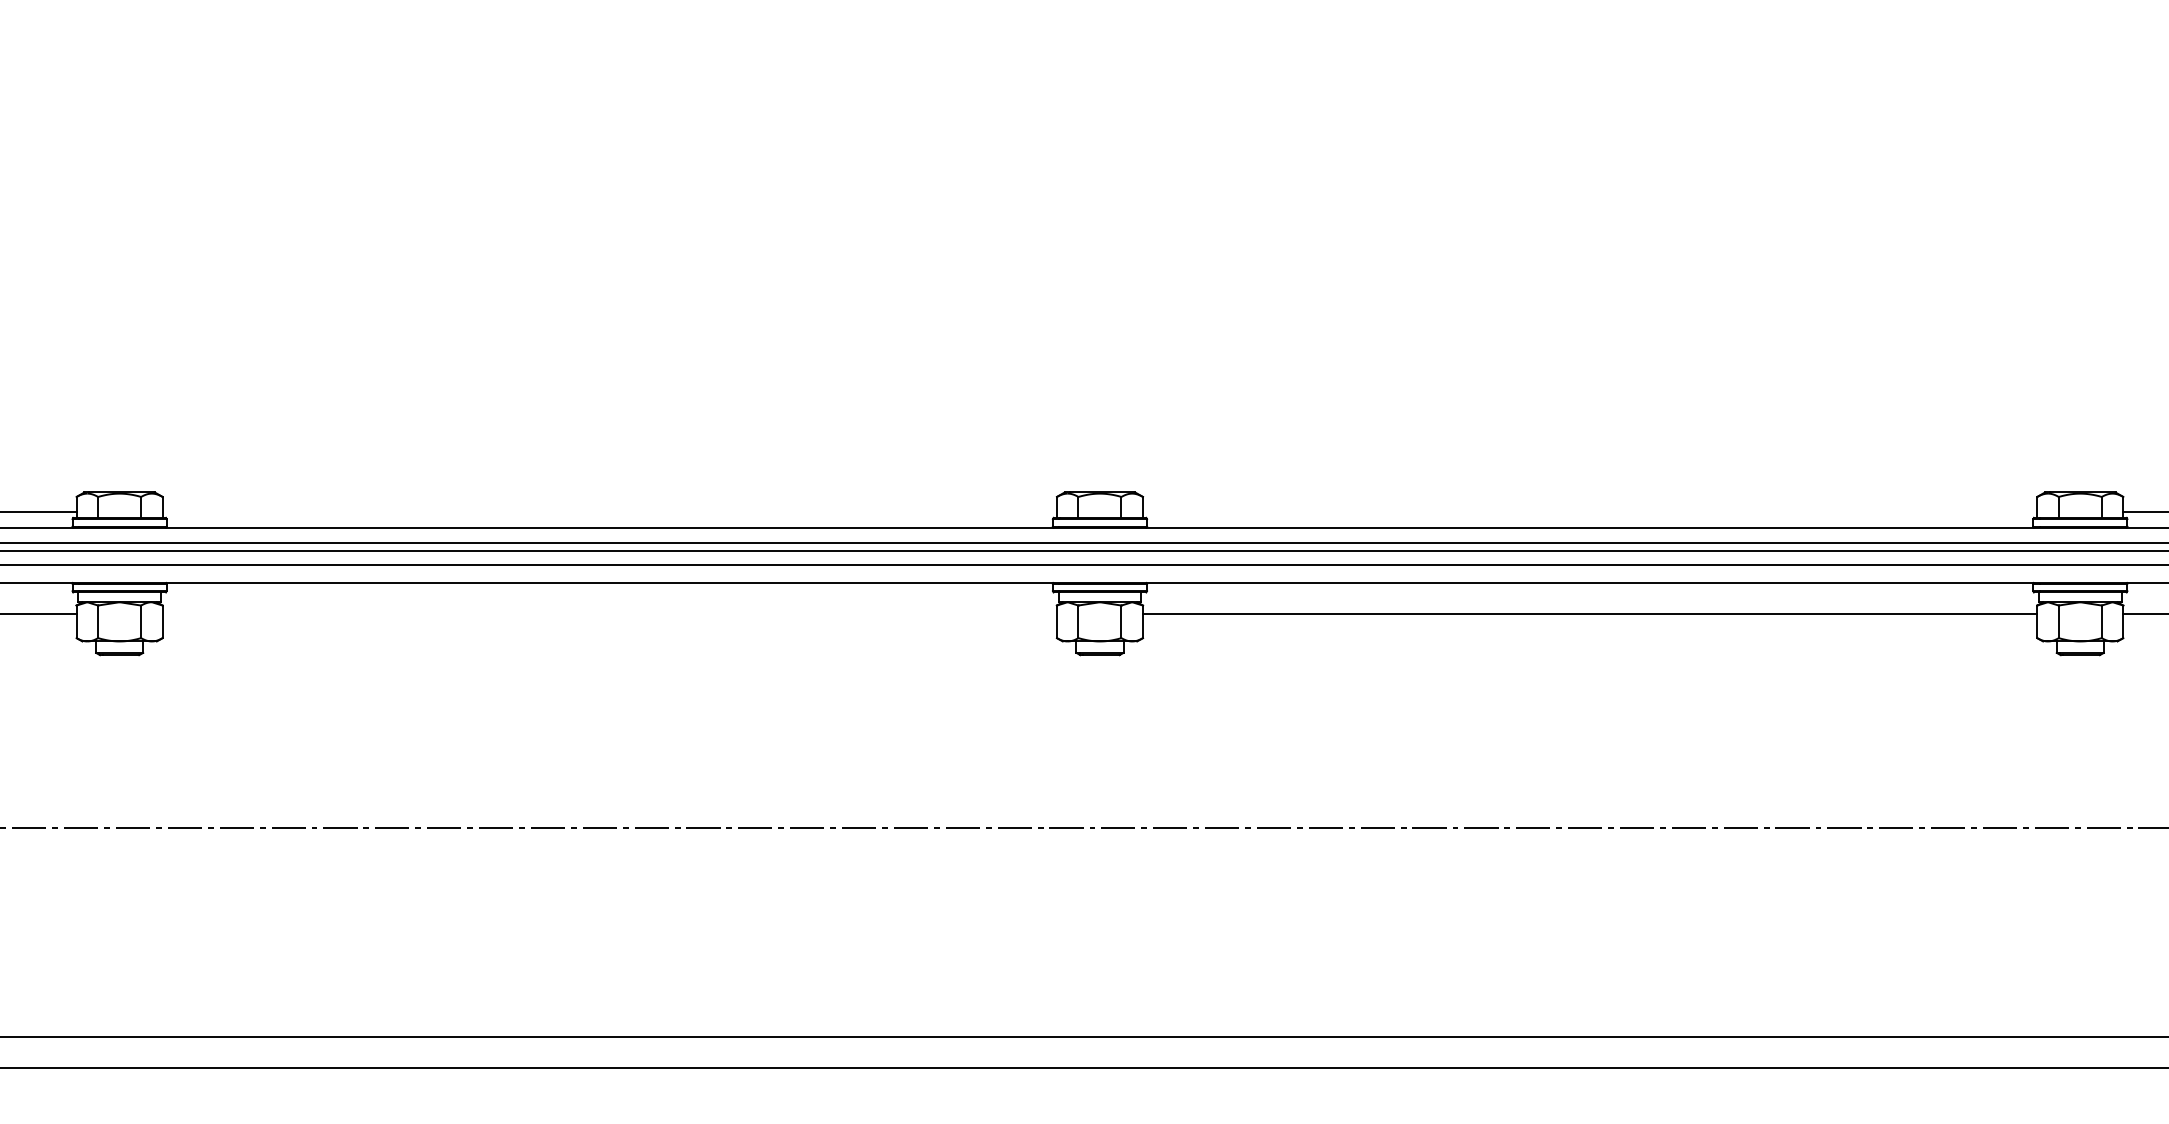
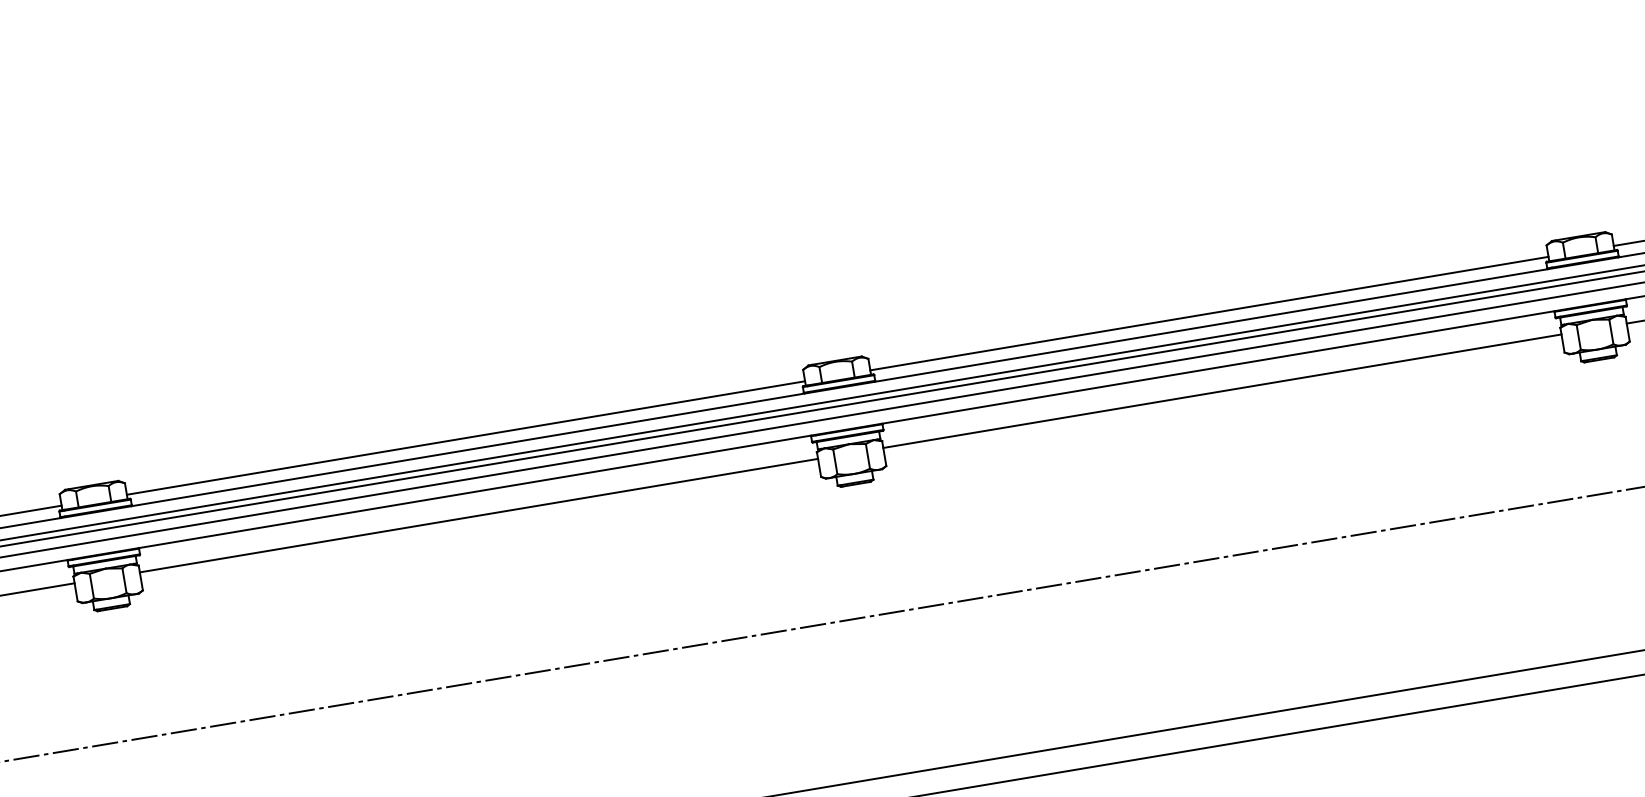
line: (609, 512) -> (465, 438), added
line: (1590, 512) -> (1209, 313), added
line: (609, 614) -> (478, 515), added

